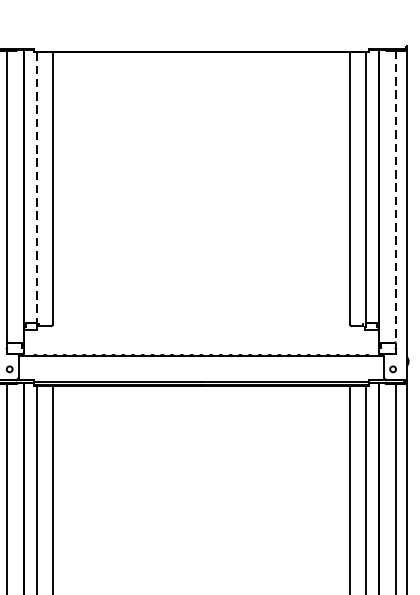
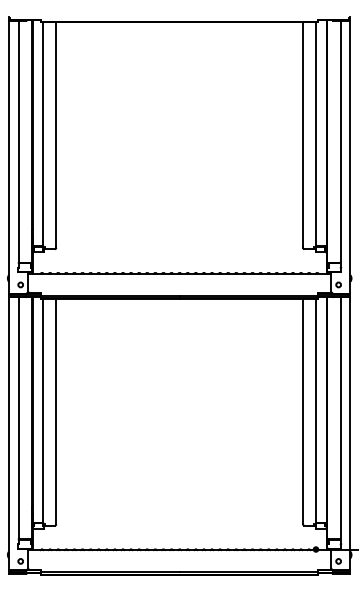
line: (37, 186) -> (43, 133), dashed -> solid
line: (395, 196) -> (340, 141), dashed -> solid

